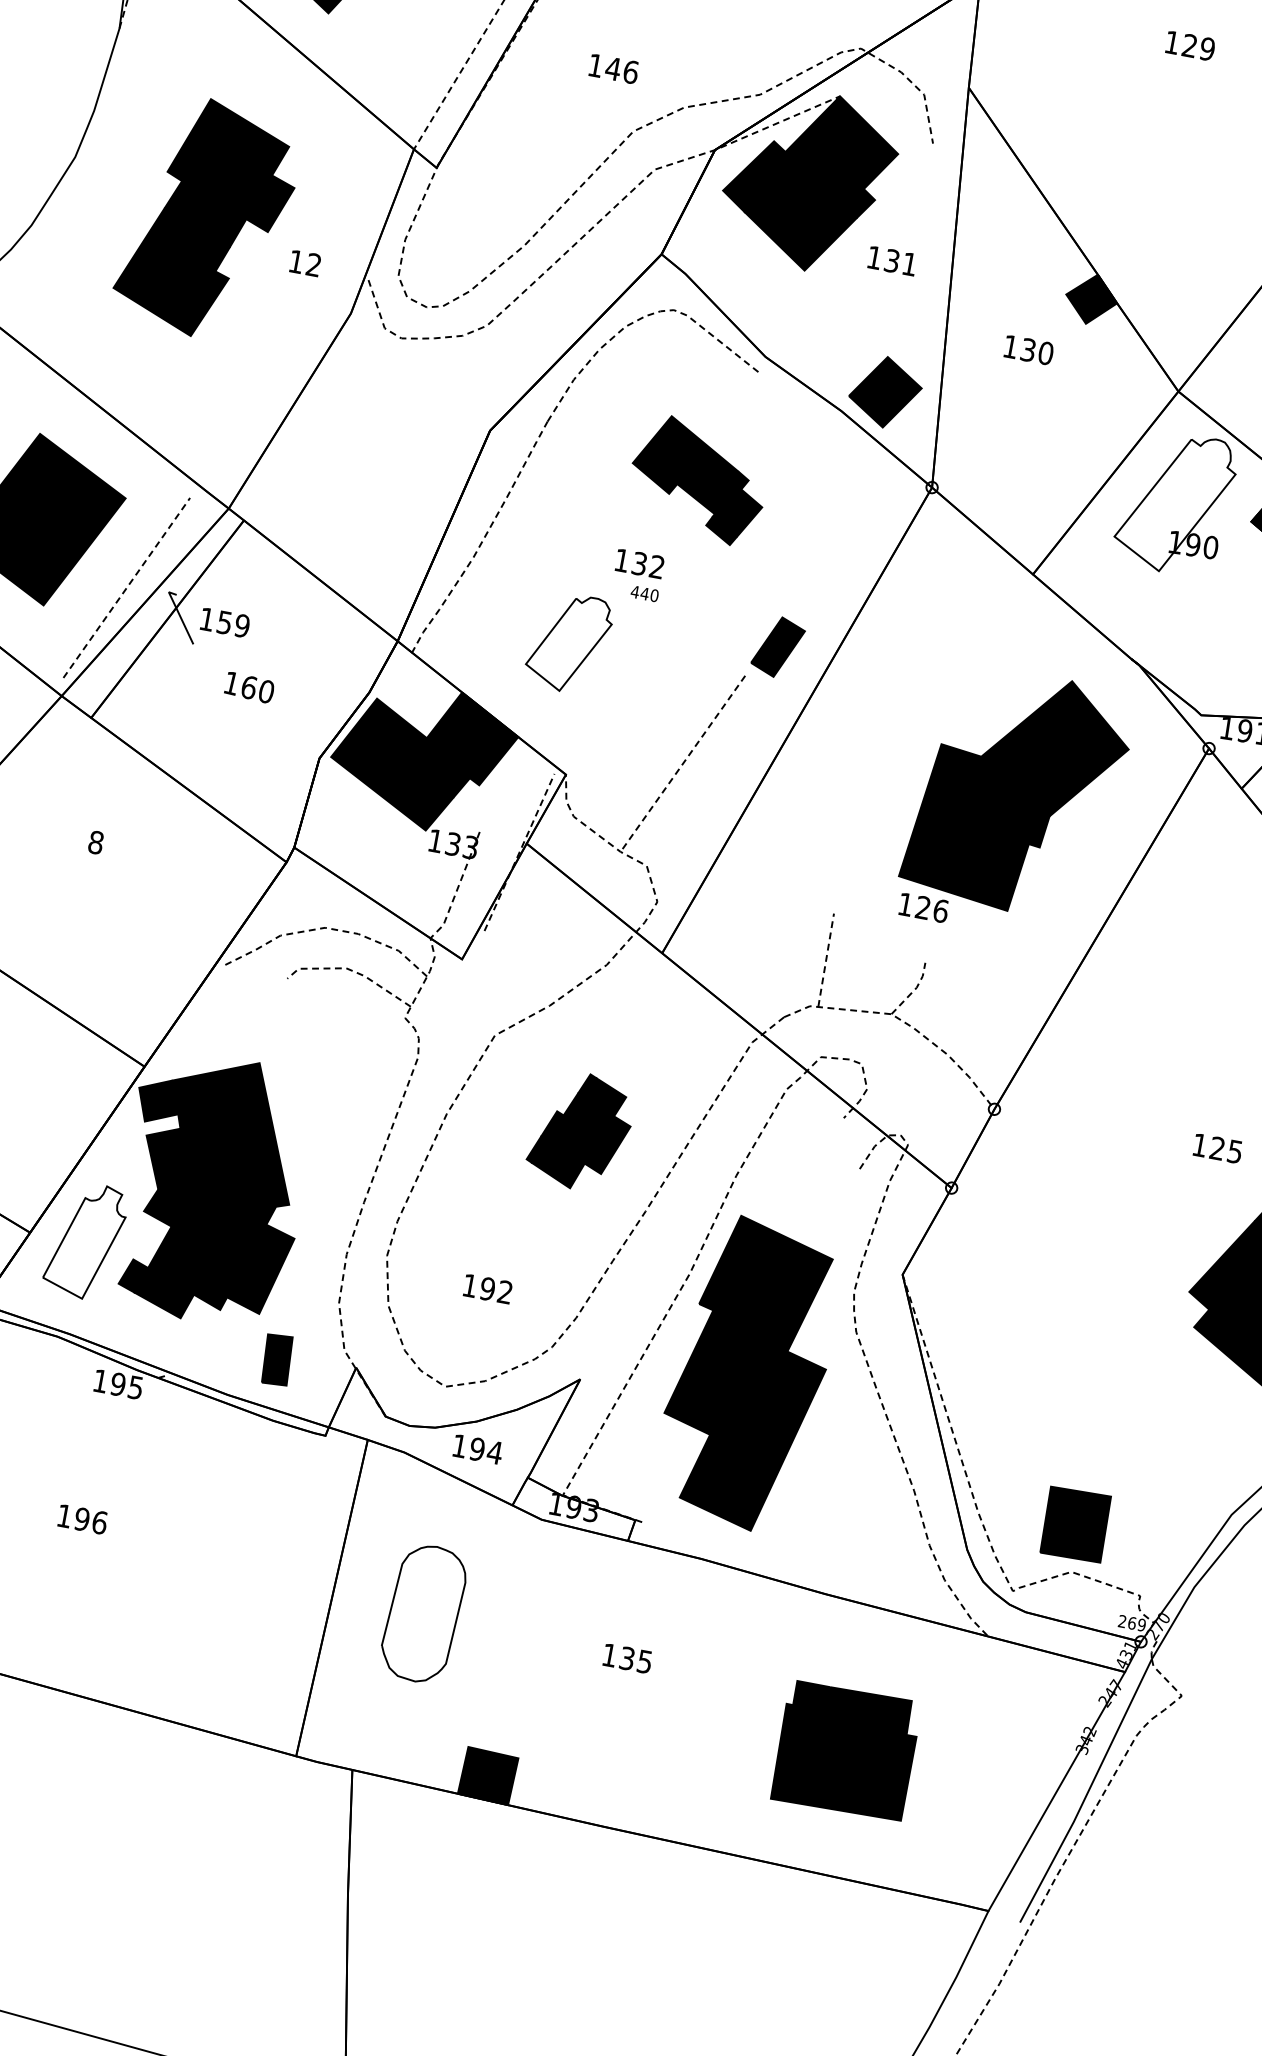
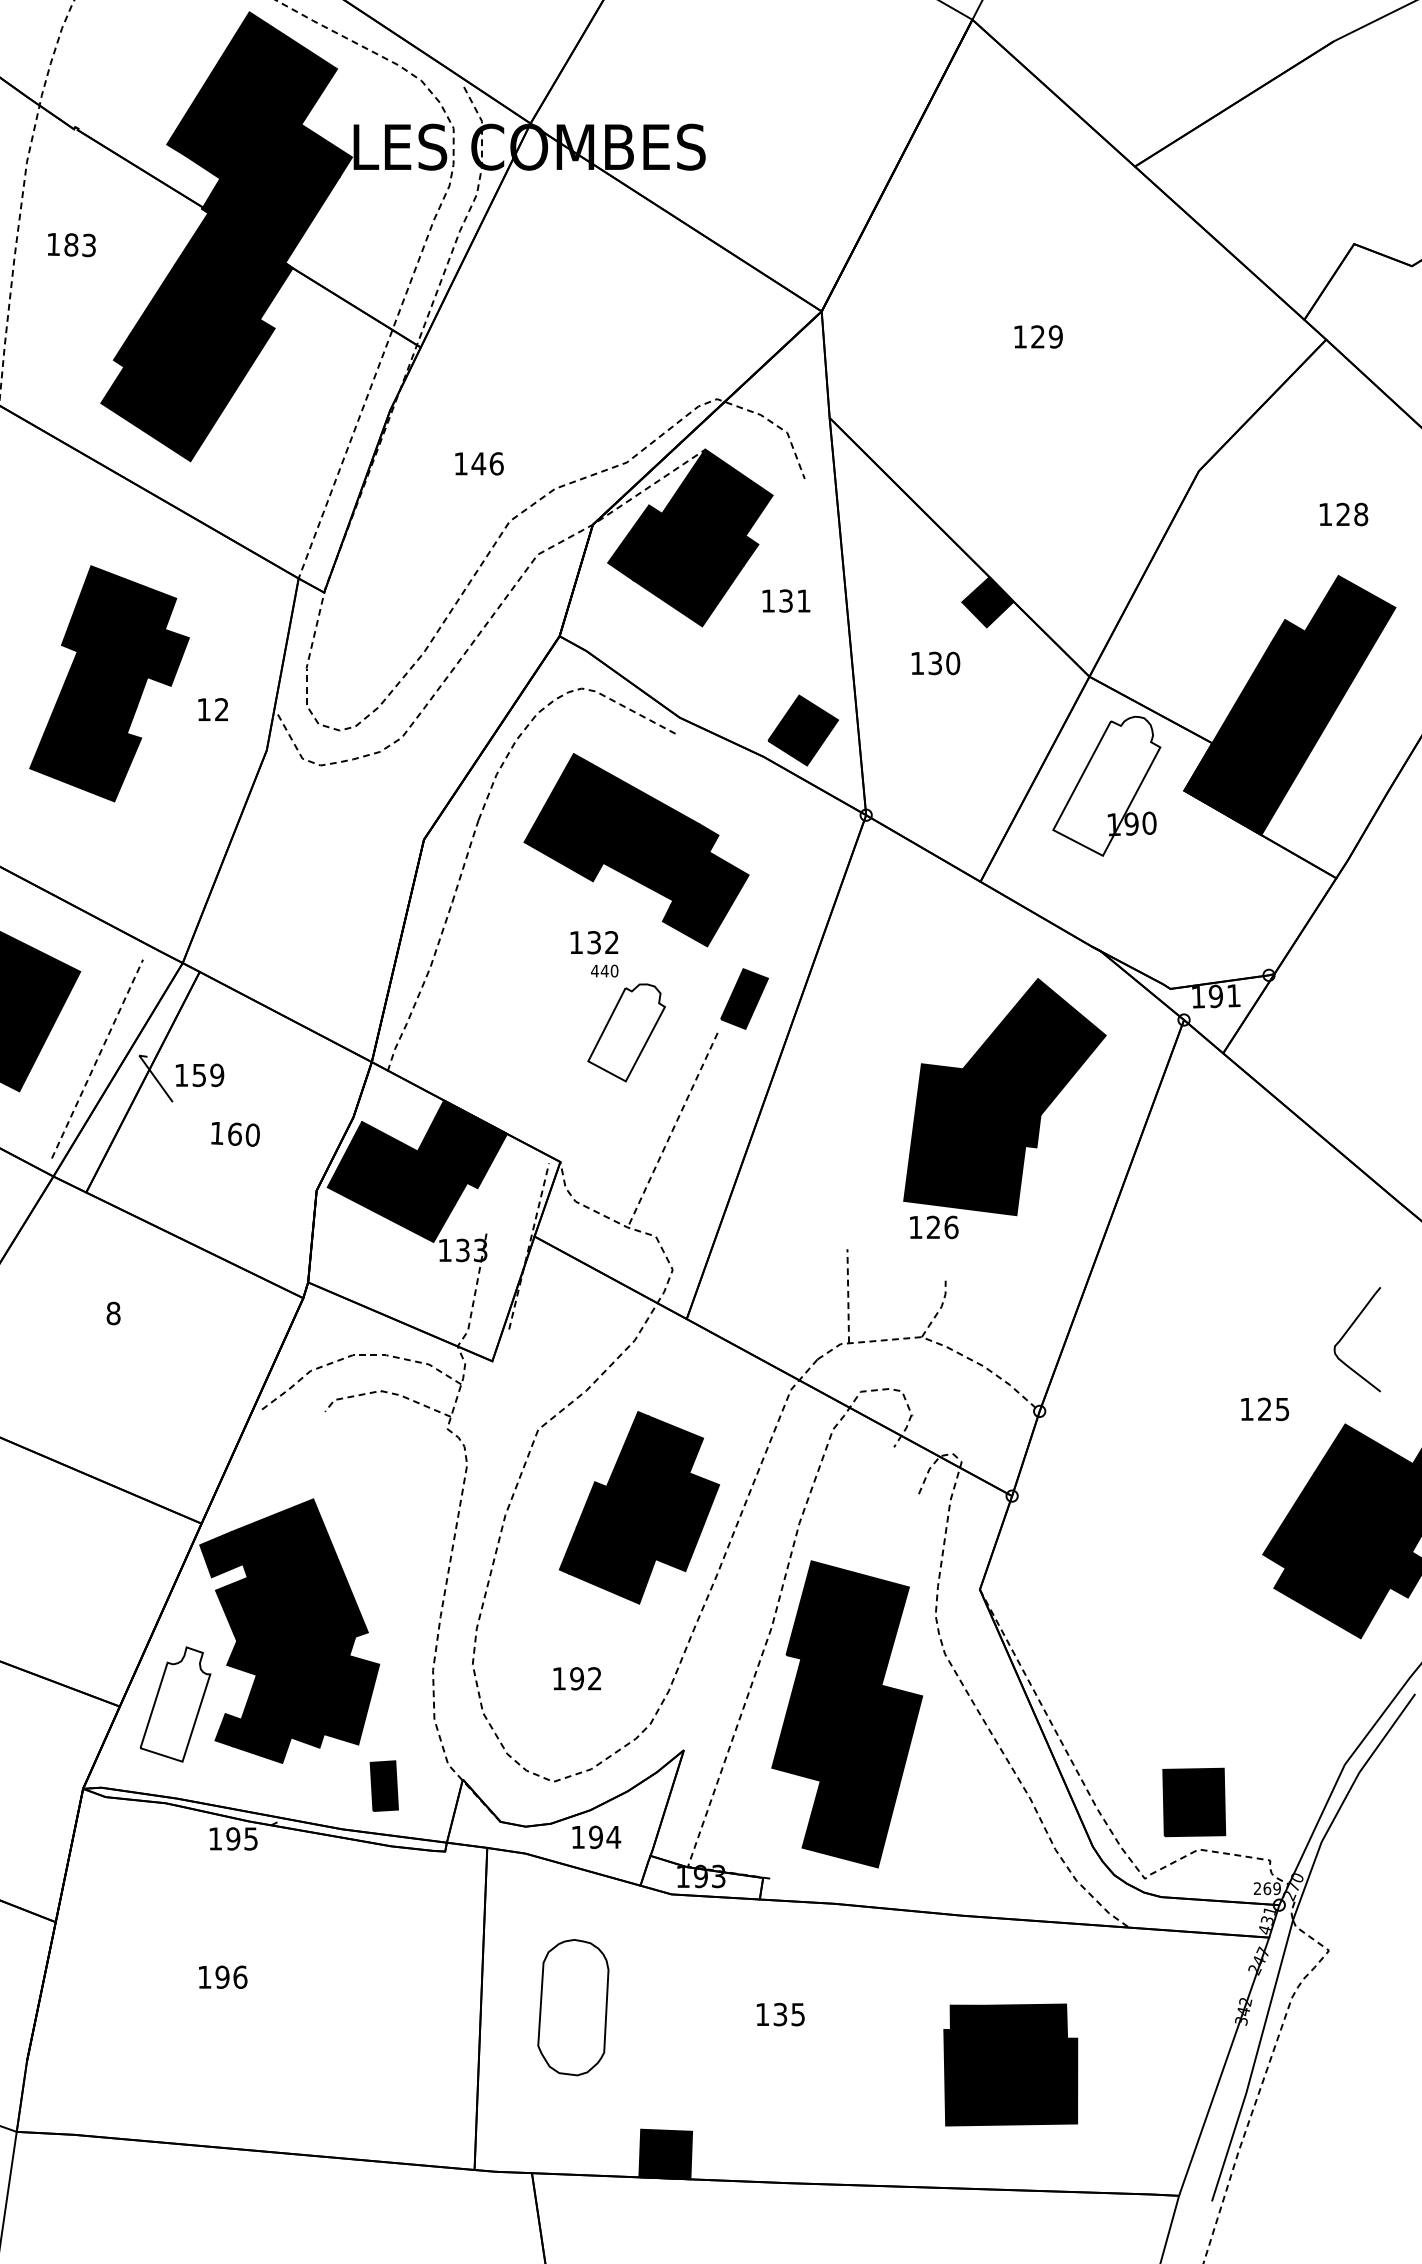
part: (698, 480) -> (636, 850), size x1.67
part: (569, 642) -> (626, 1032), moved
part: (580, 1131) -> (639, 1507), size x1.67

